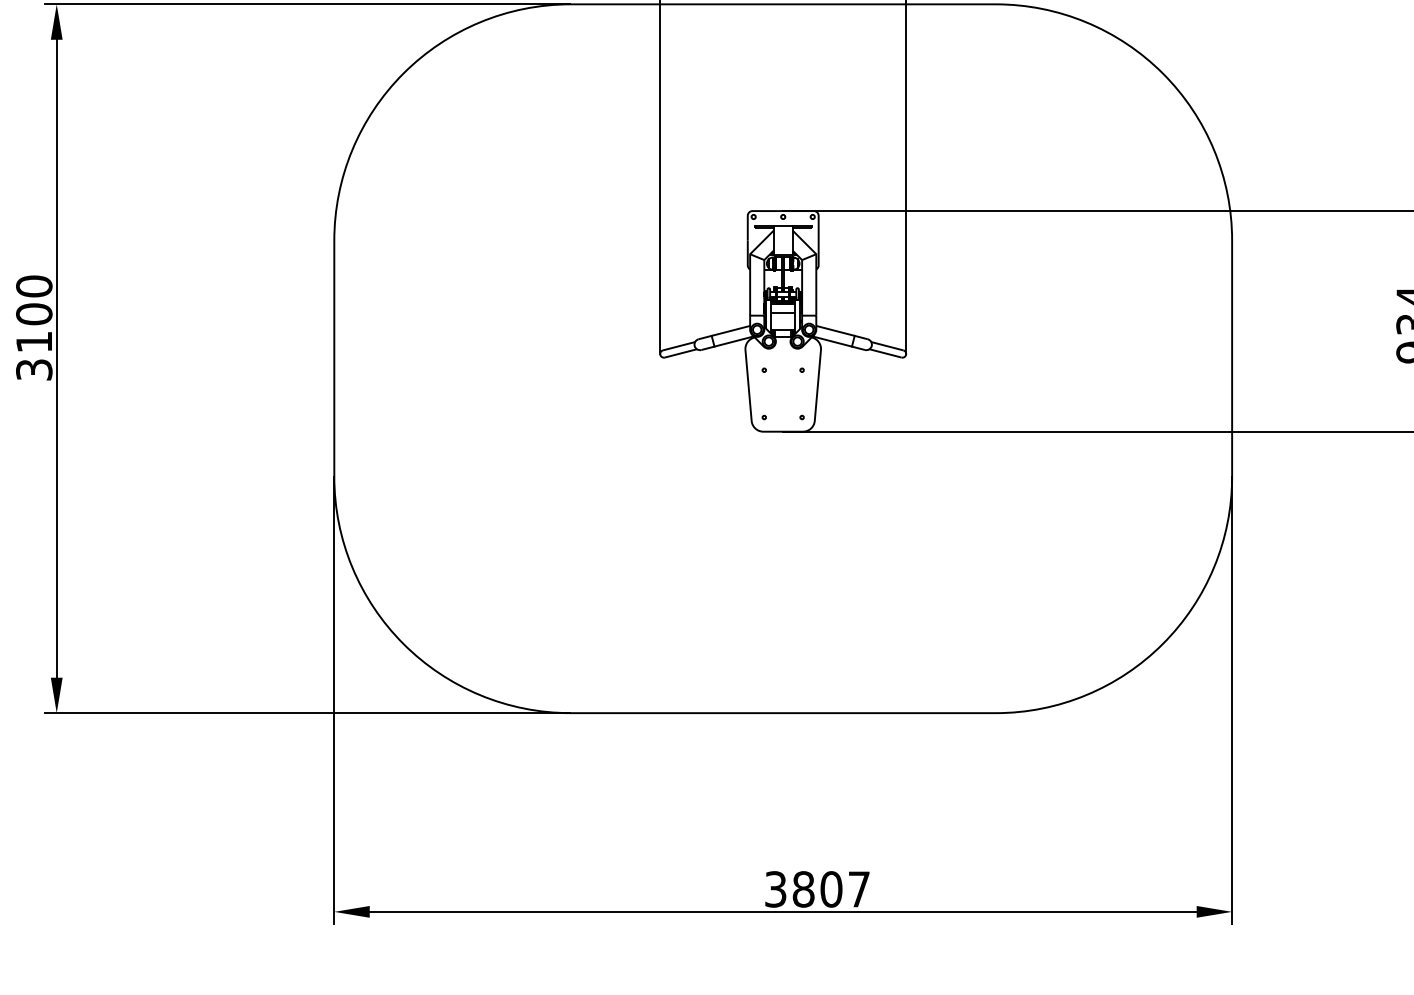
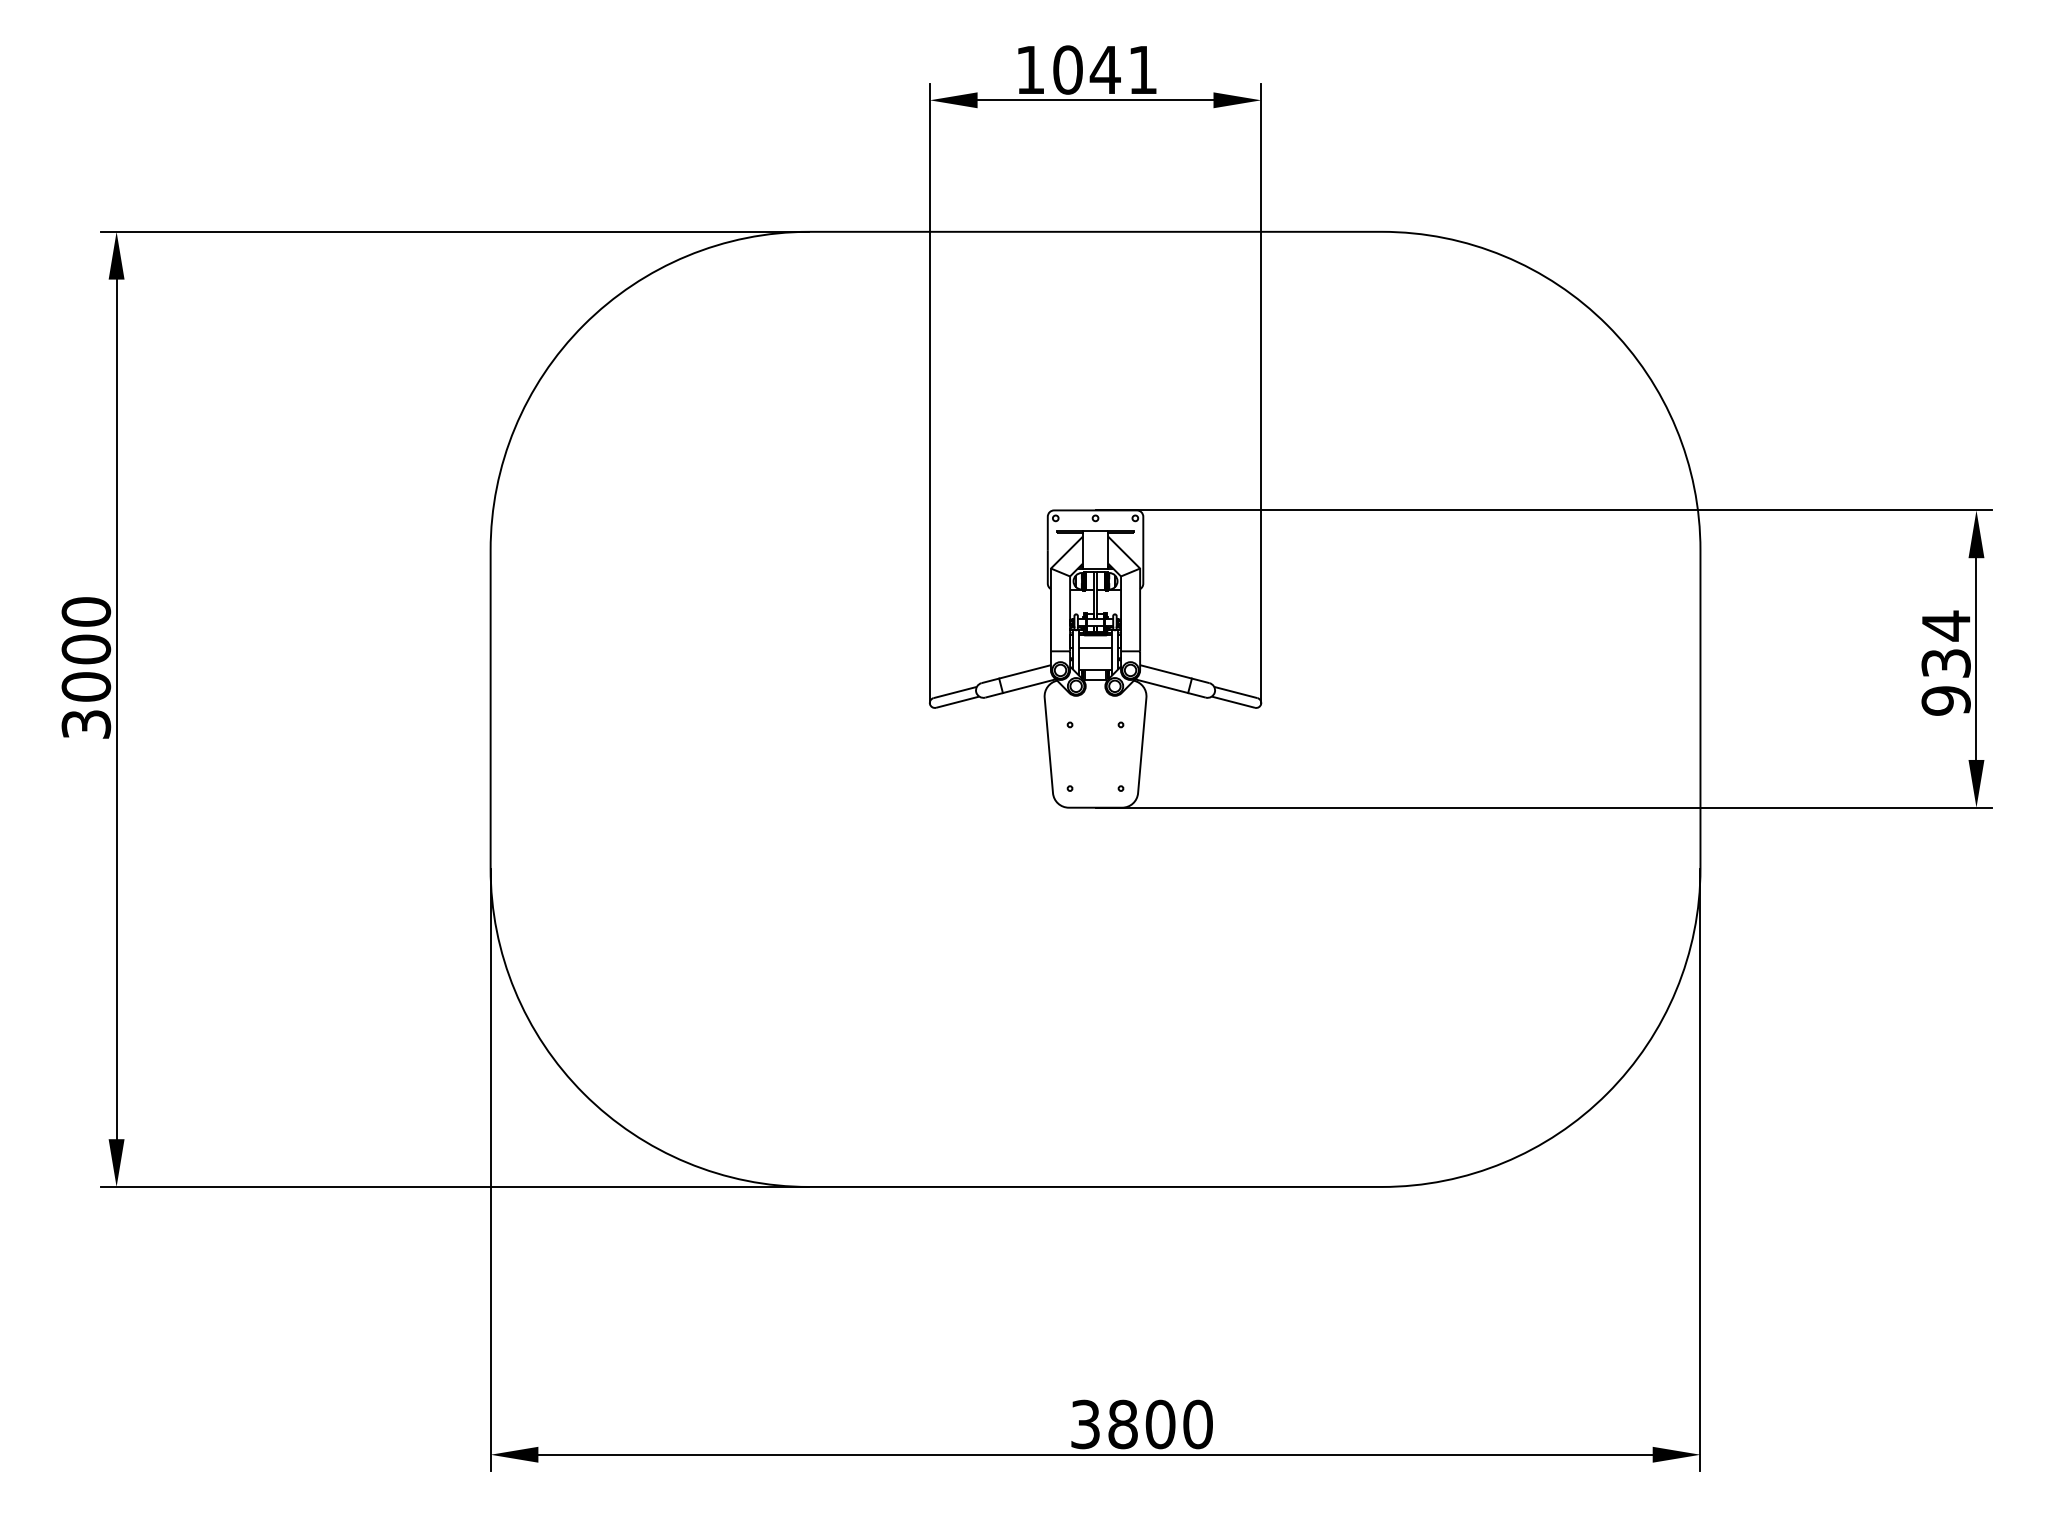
text: (34, 341) -> (86, 686), 3100 -> 3000
text: (858, 889) -> (1197, 1424), 3807 -> 3800

